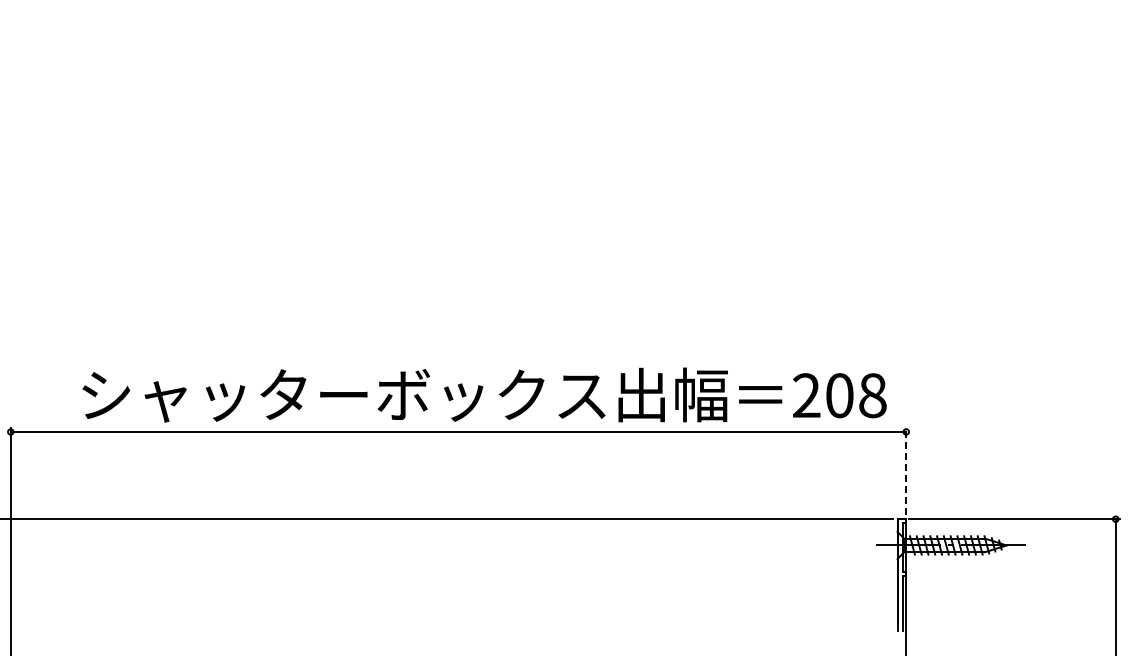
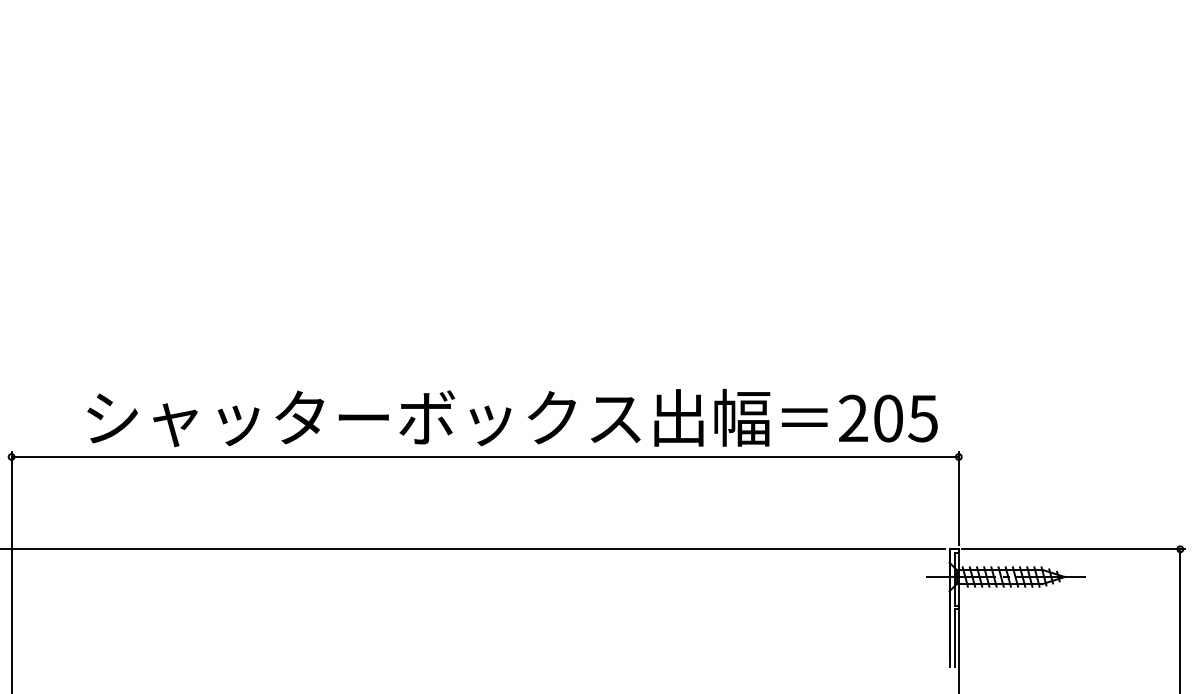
text: (872, 395) -> (923, 418), 208 -> 205
line: (906, 471) -> (959, 498), dashed -> solid

